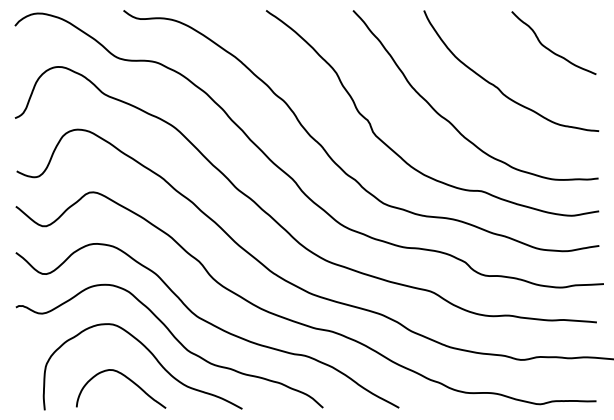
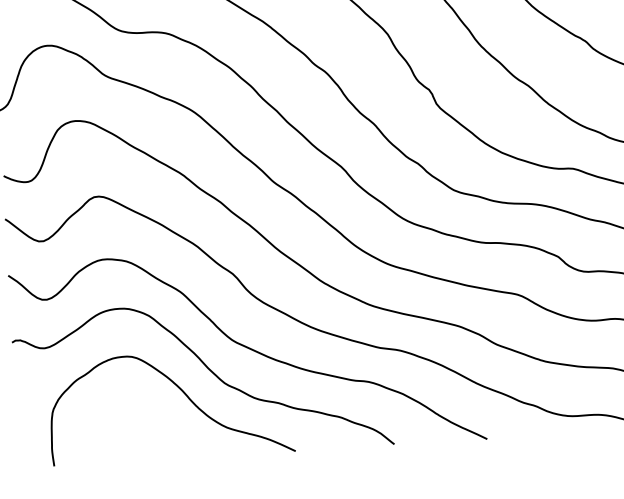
curve: (126, 378) -> (151, 421), removed

